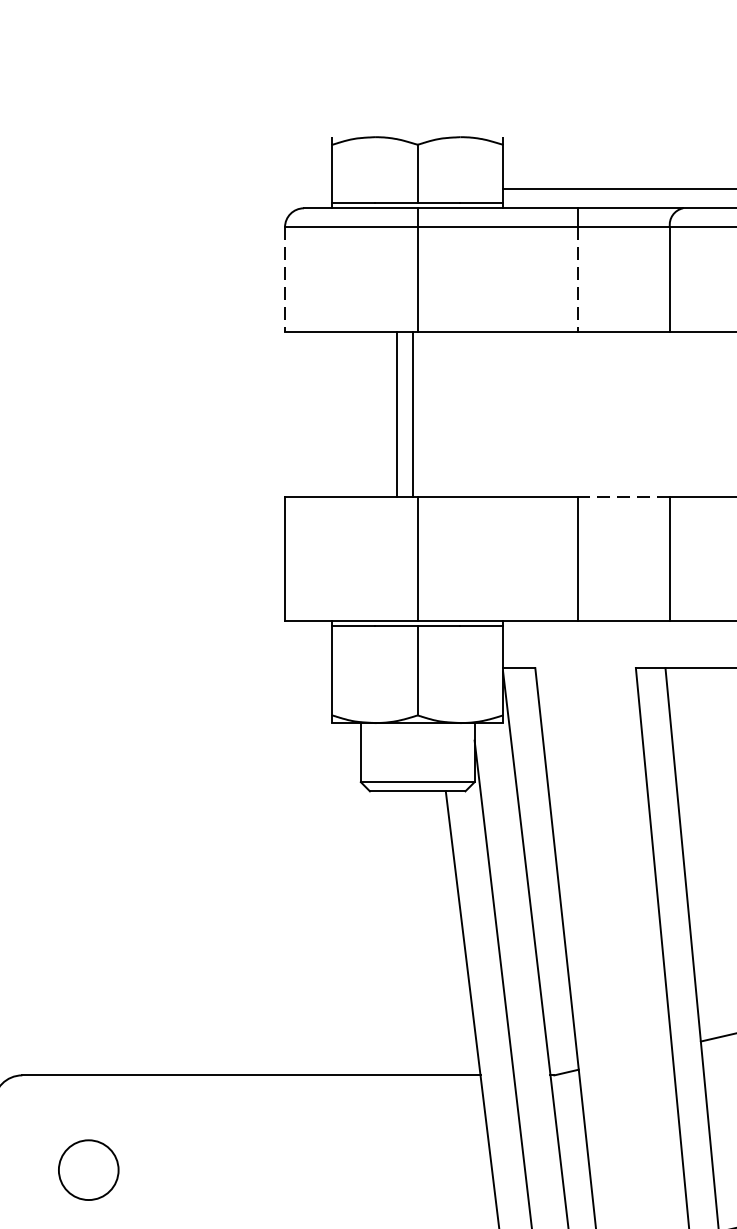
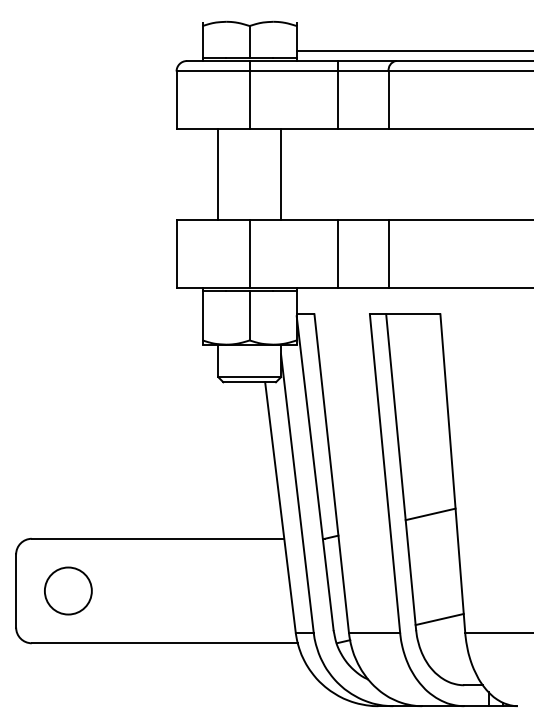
line: (284, 279) -> (176, 100), dashed -> solid
line: (578, 279) -> (338, 100), dashed -> solid
line: (397, 414) -> (218, 174), moved
line: (413, 414) -> (281, 174), moved
line: (622, 497) -> (362, 220), dashed -> solid
circle: (88, 1169) -> (68, 590), size x1.43

